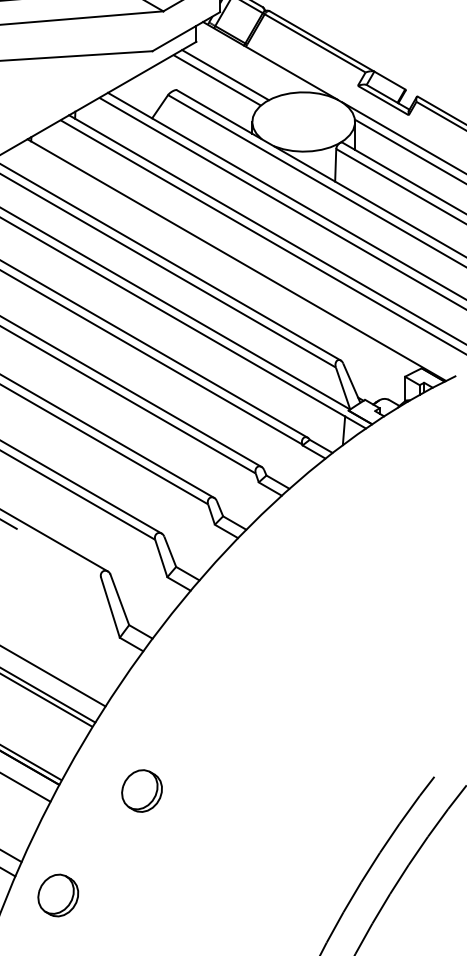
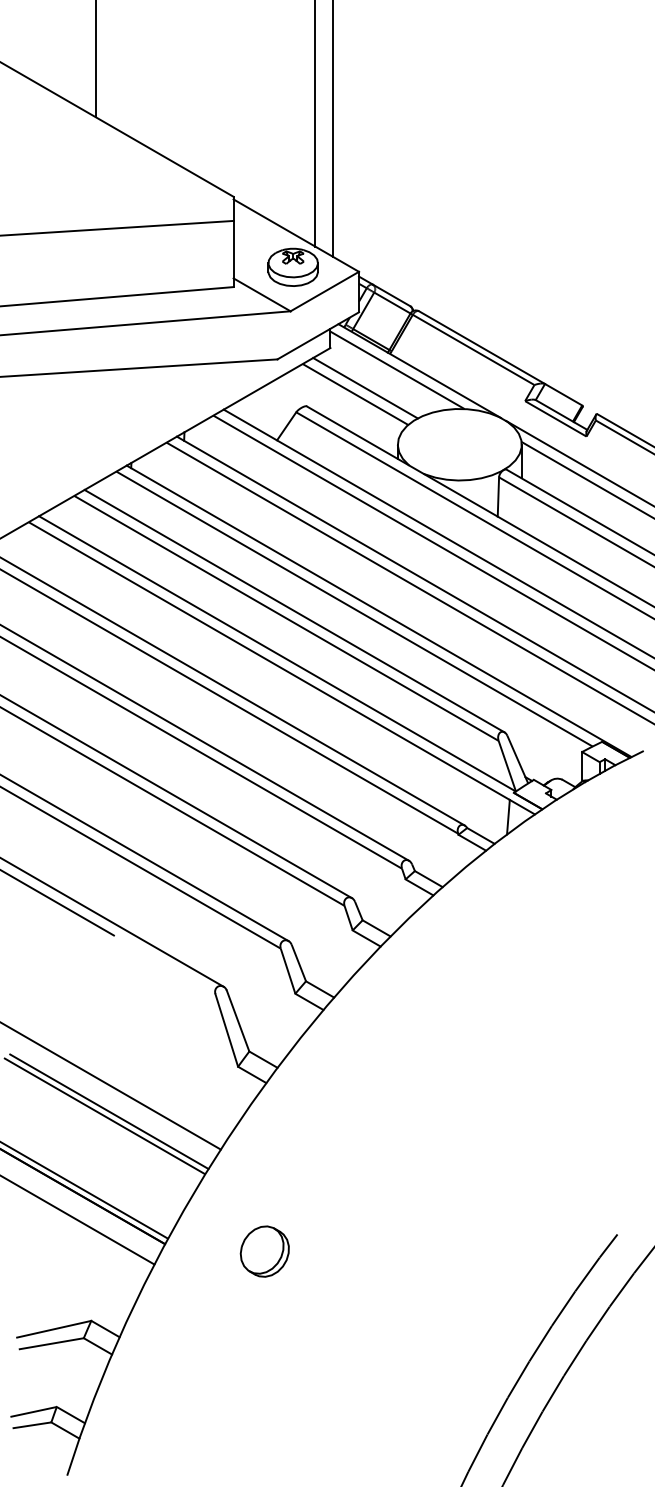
line: (252, 60) -> (397, 370), added
line: (216, 257) -> (354, 608), added
part: (57, 895) -> (163, 1377), removed

